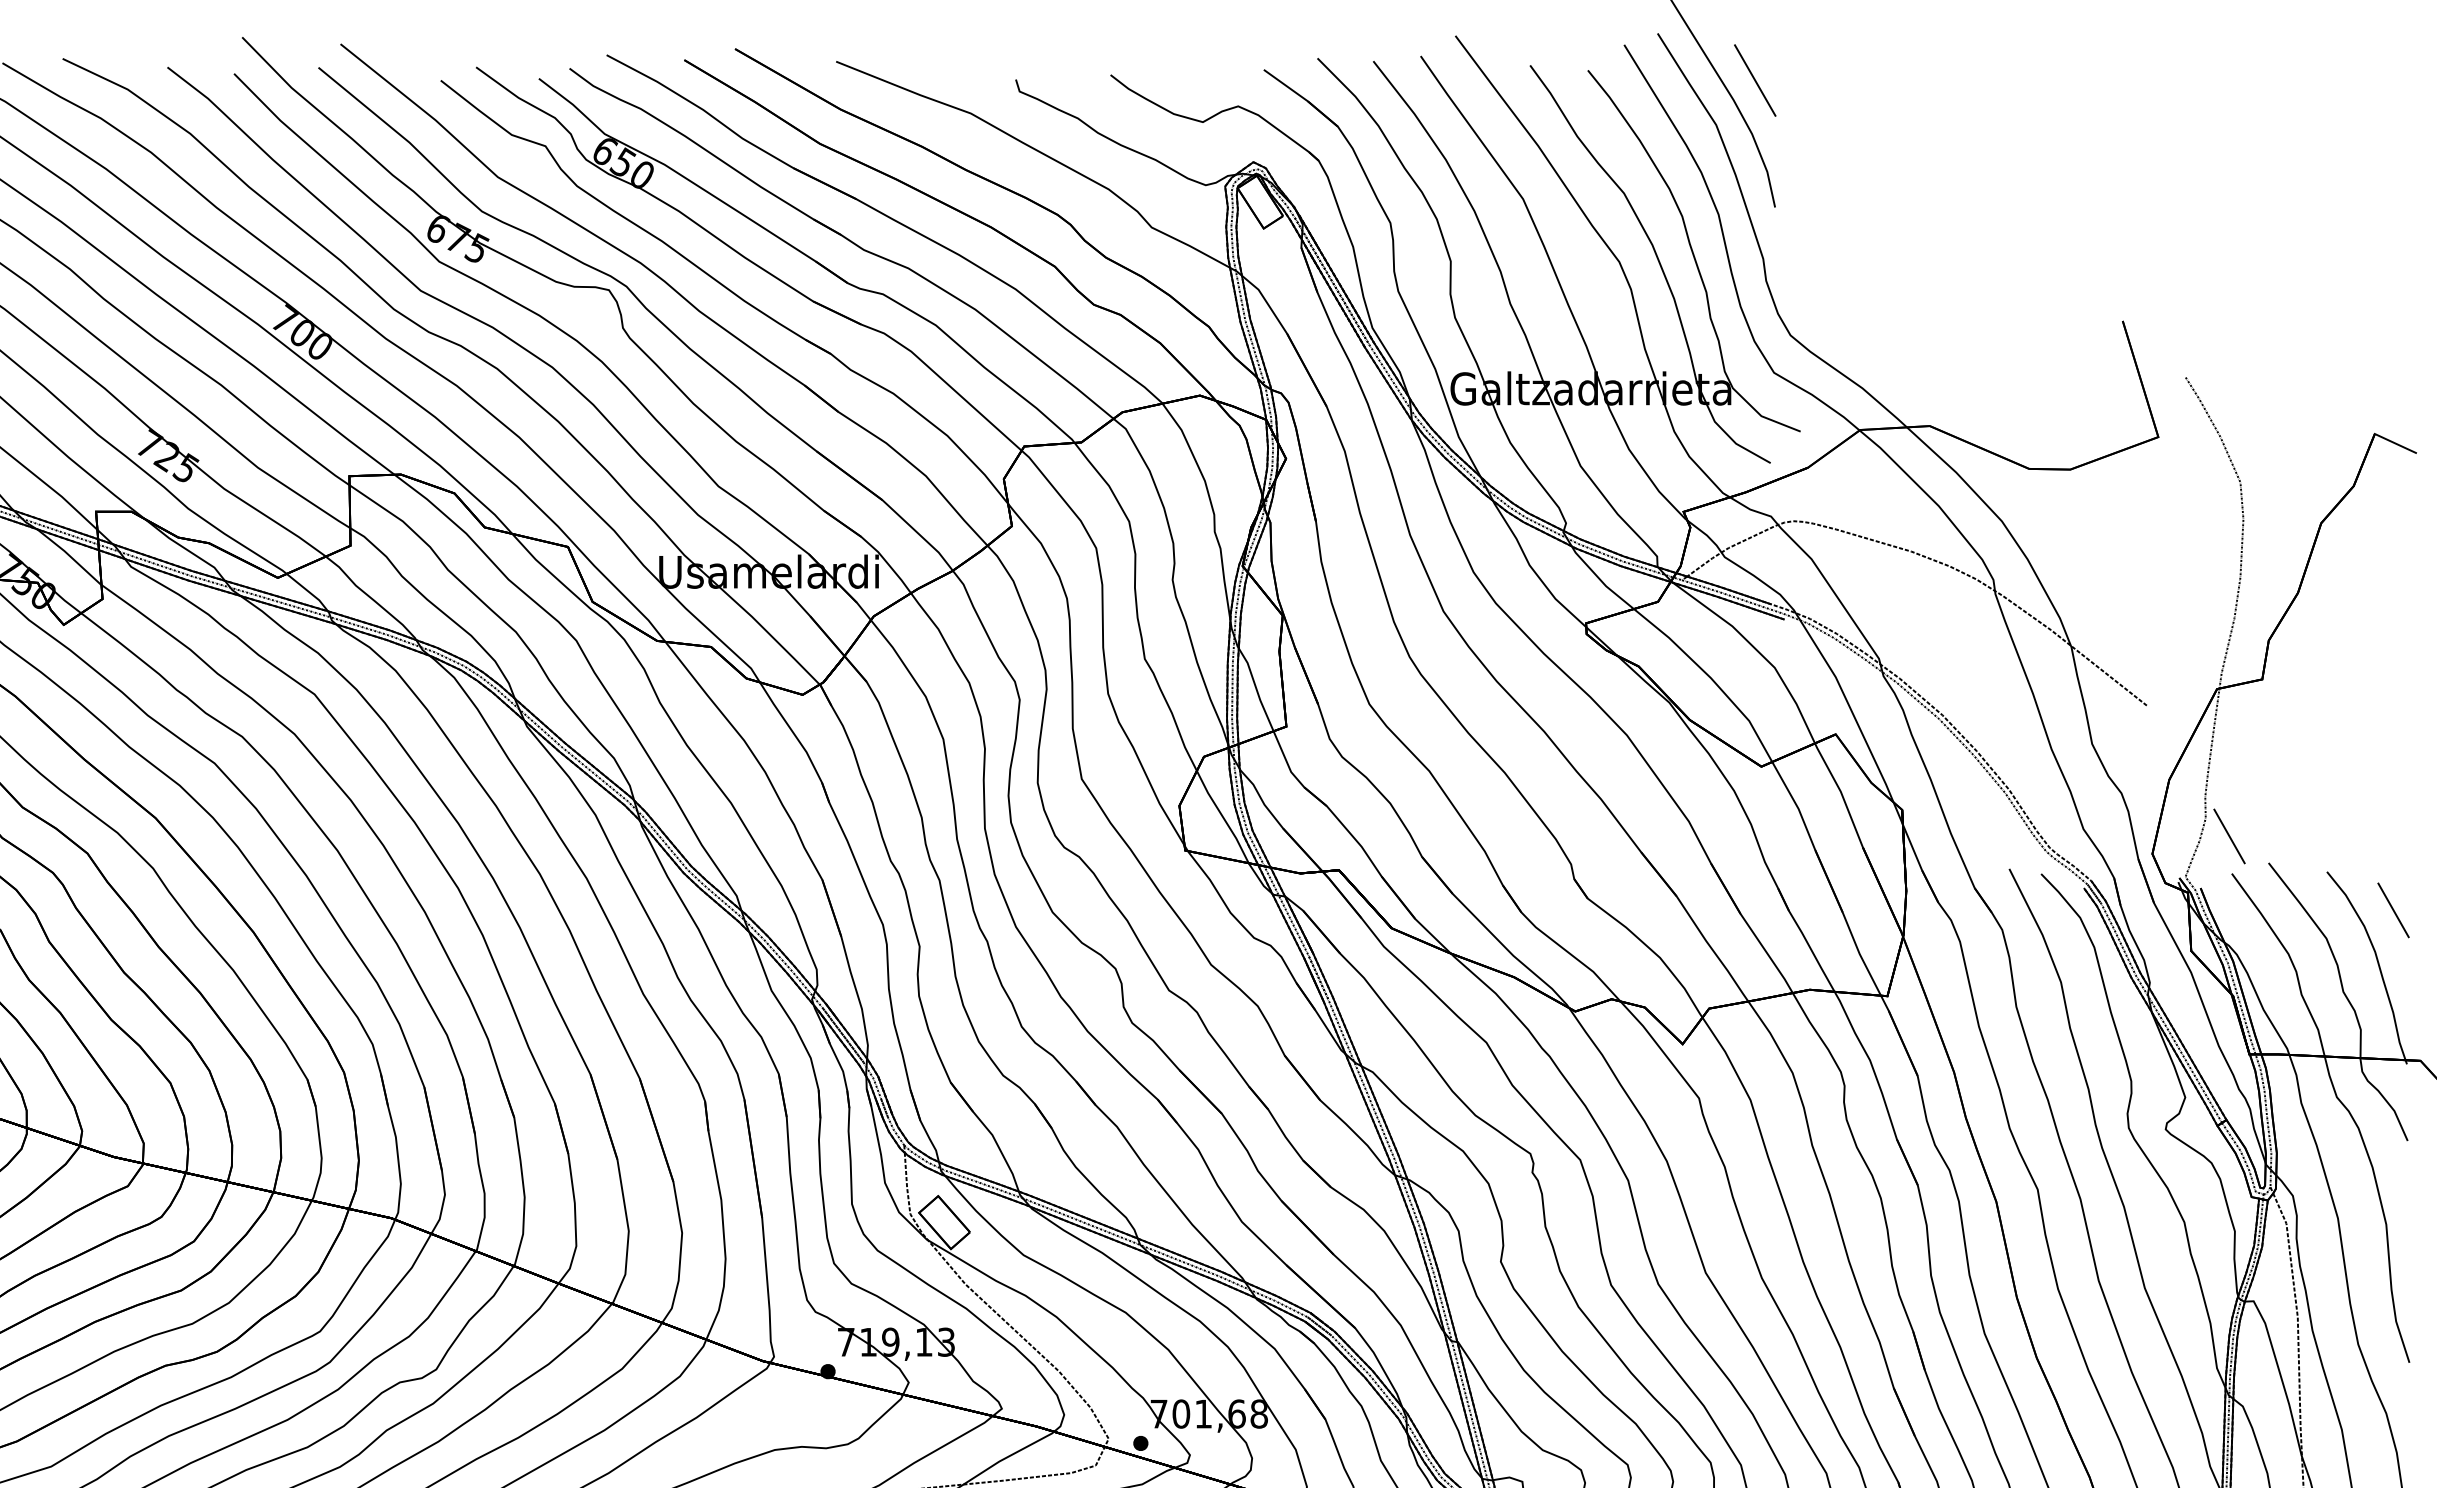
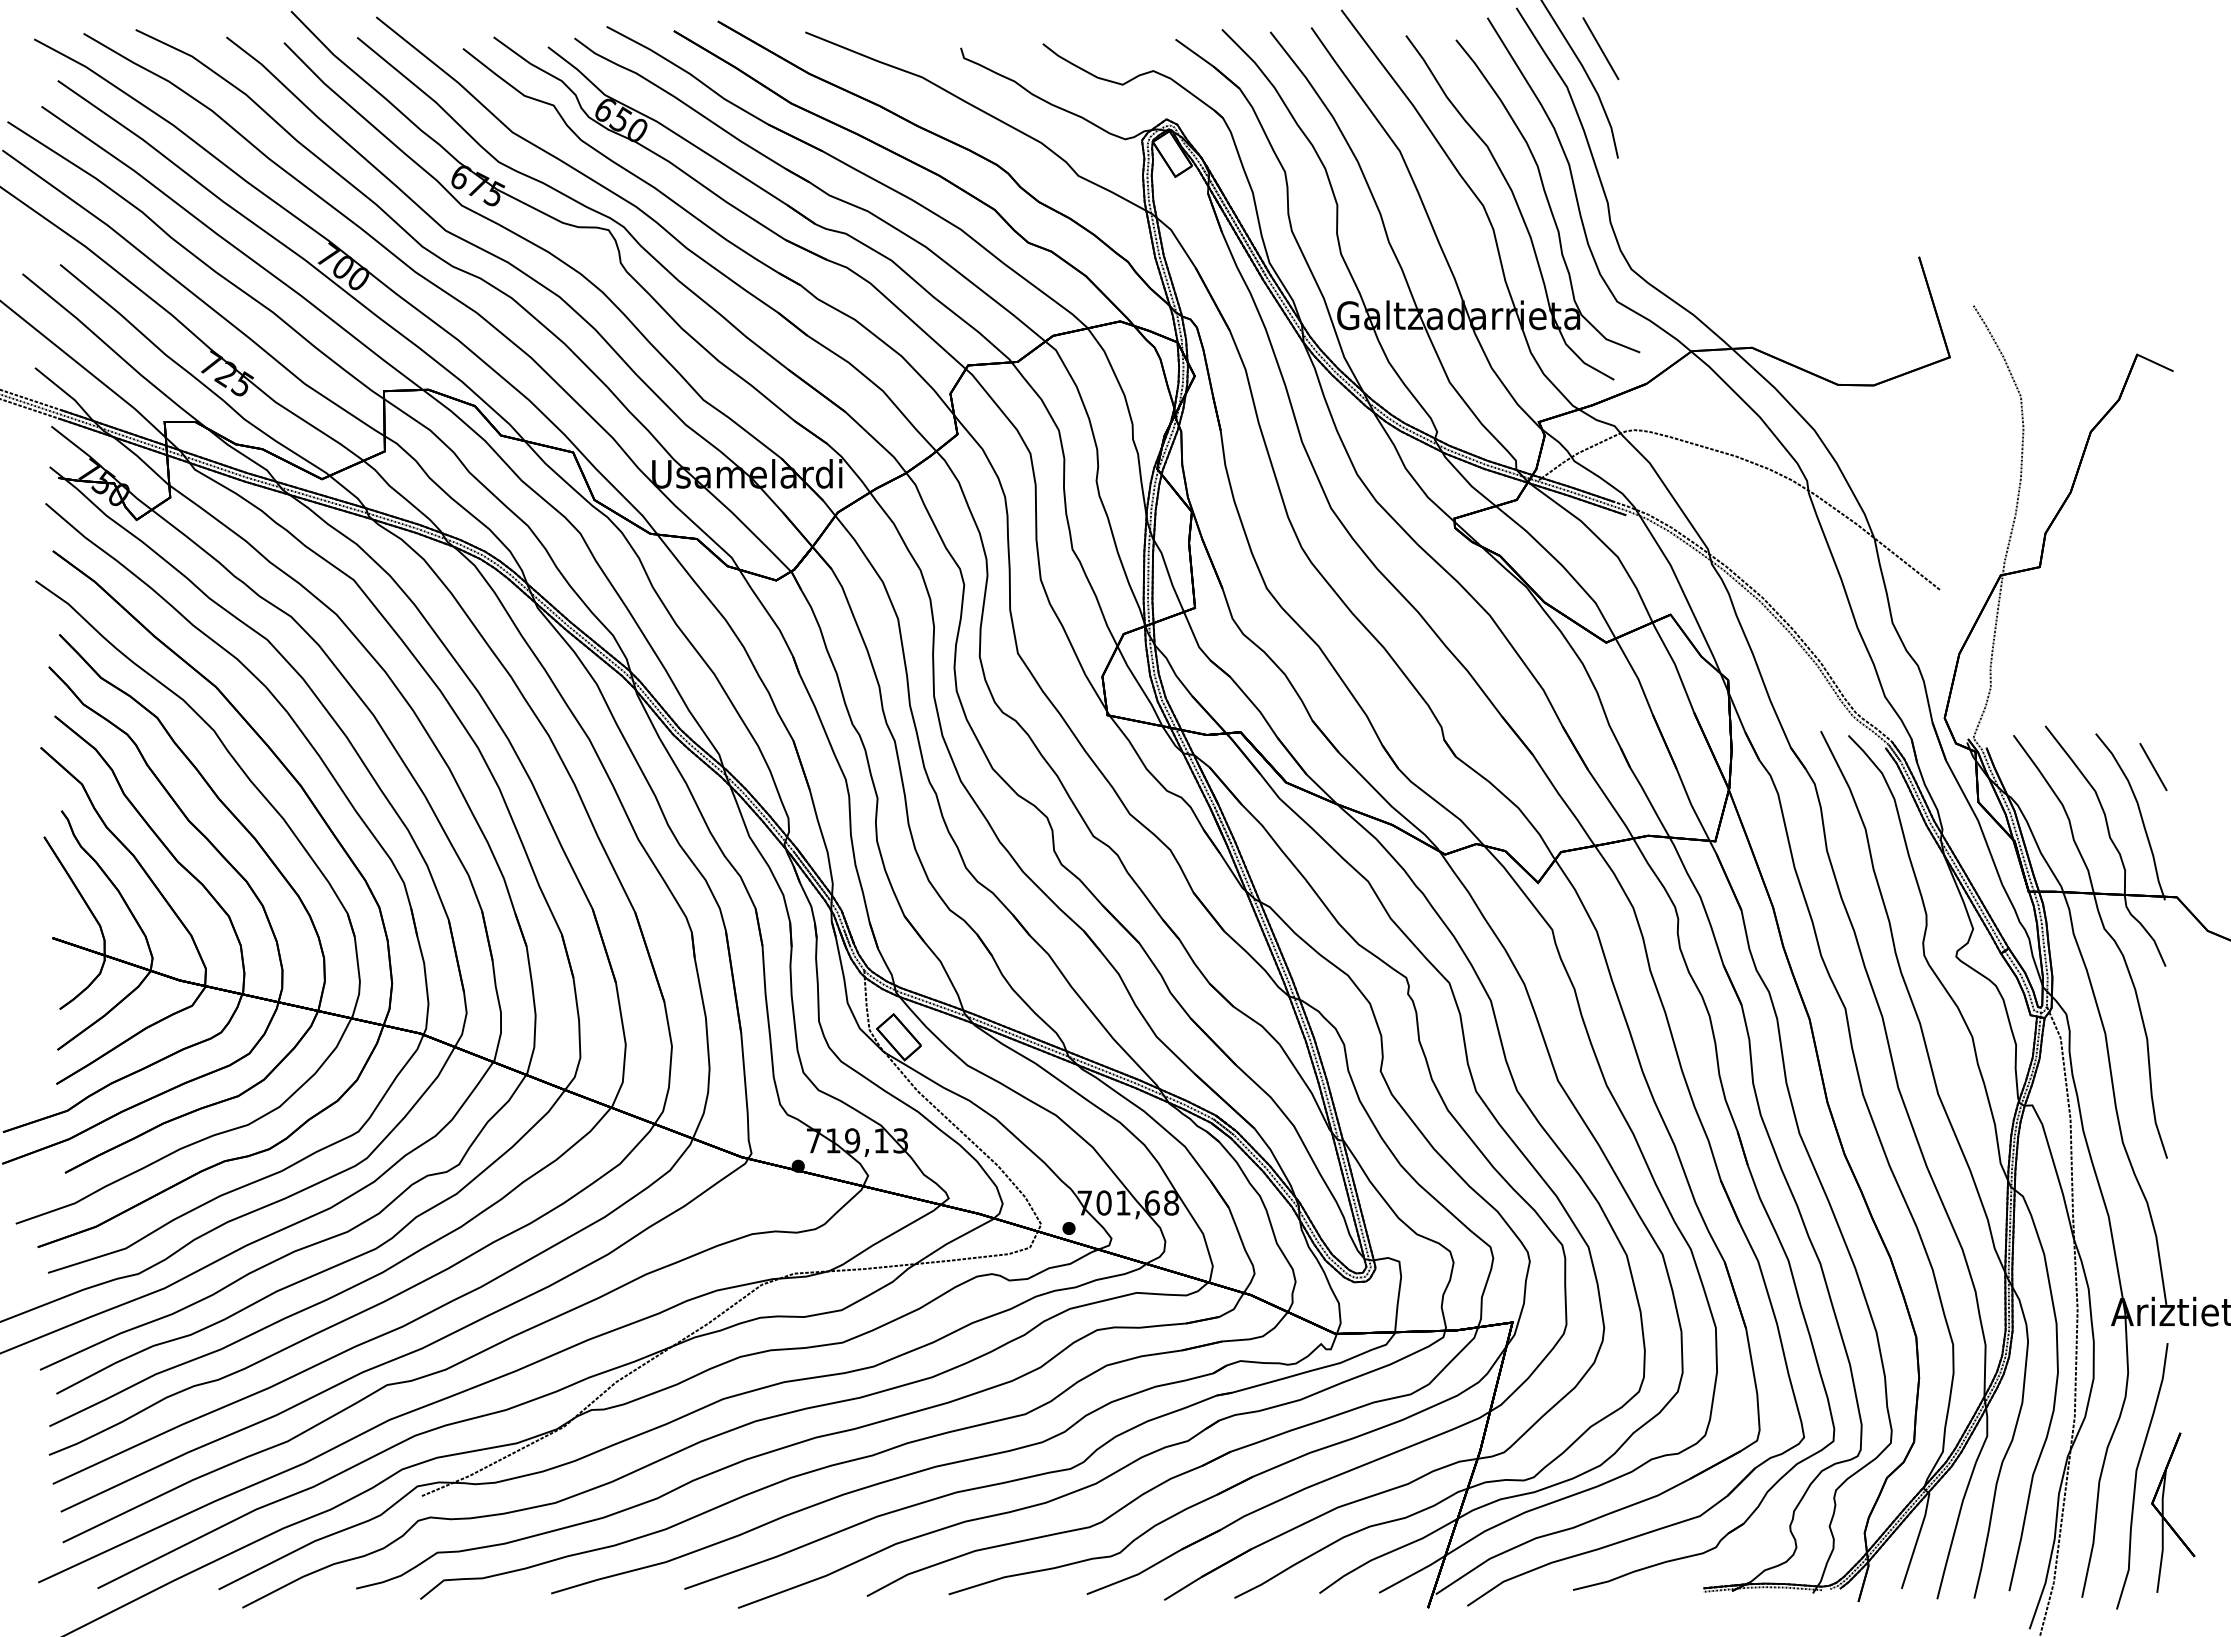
line: (2229, 836) -> (2011, 703), removed

